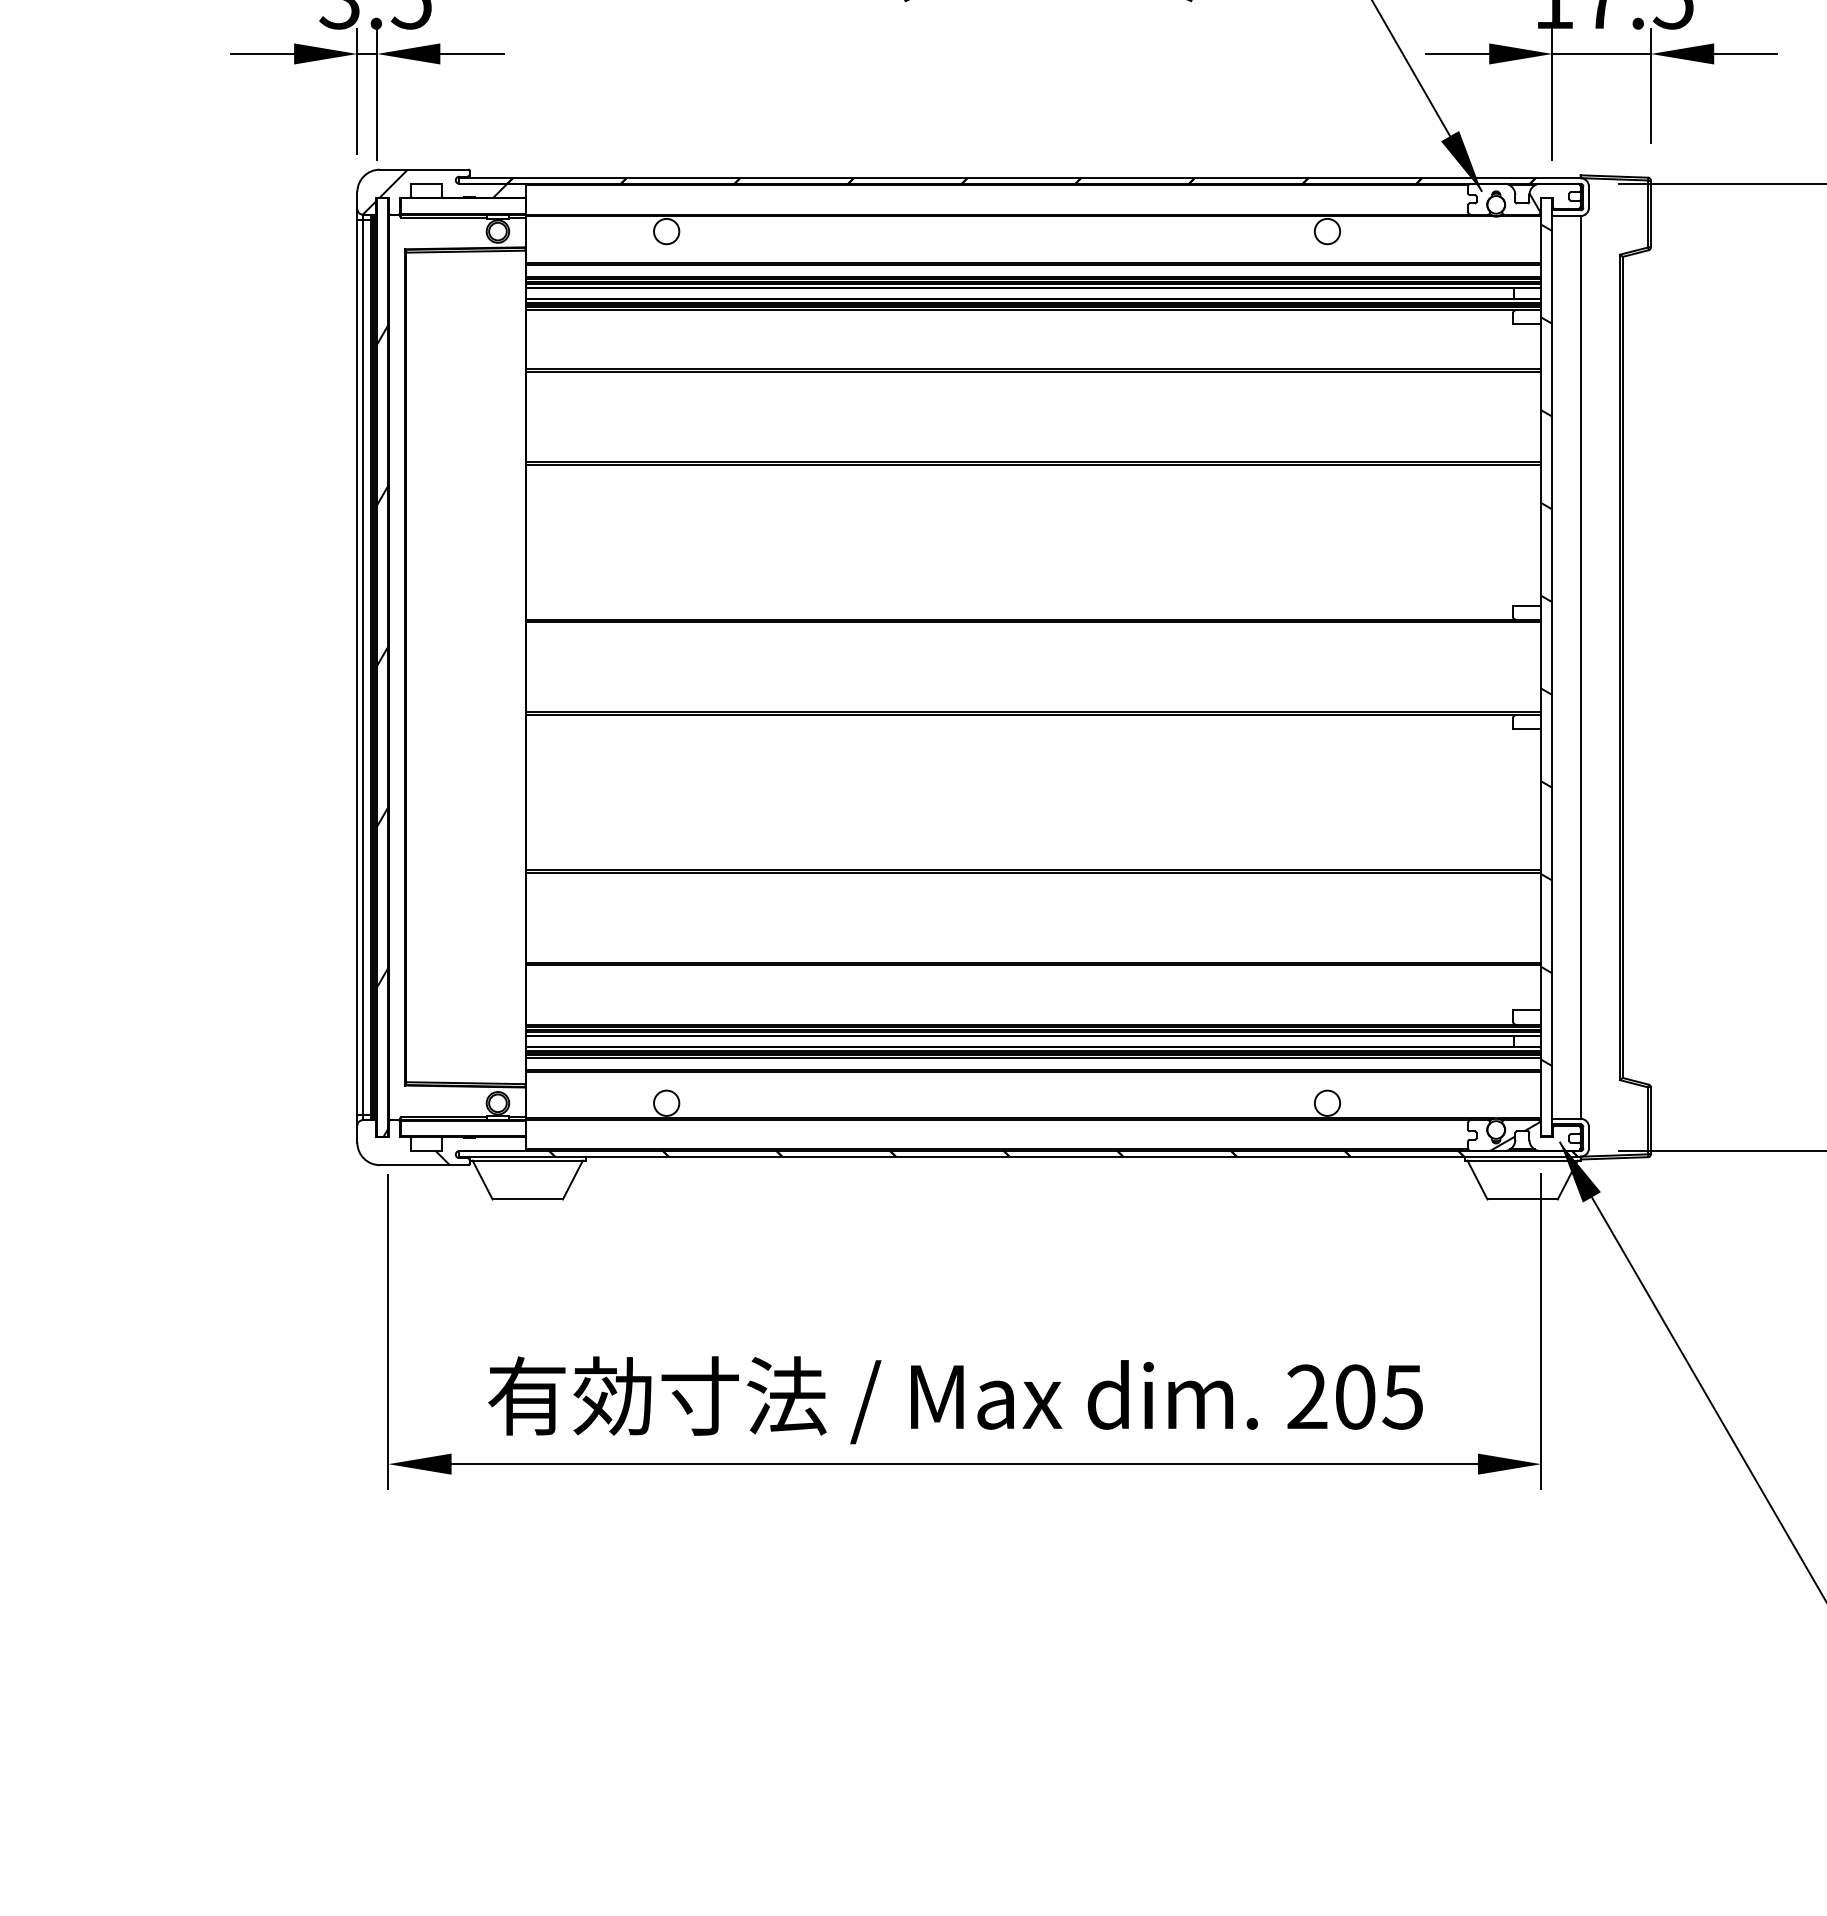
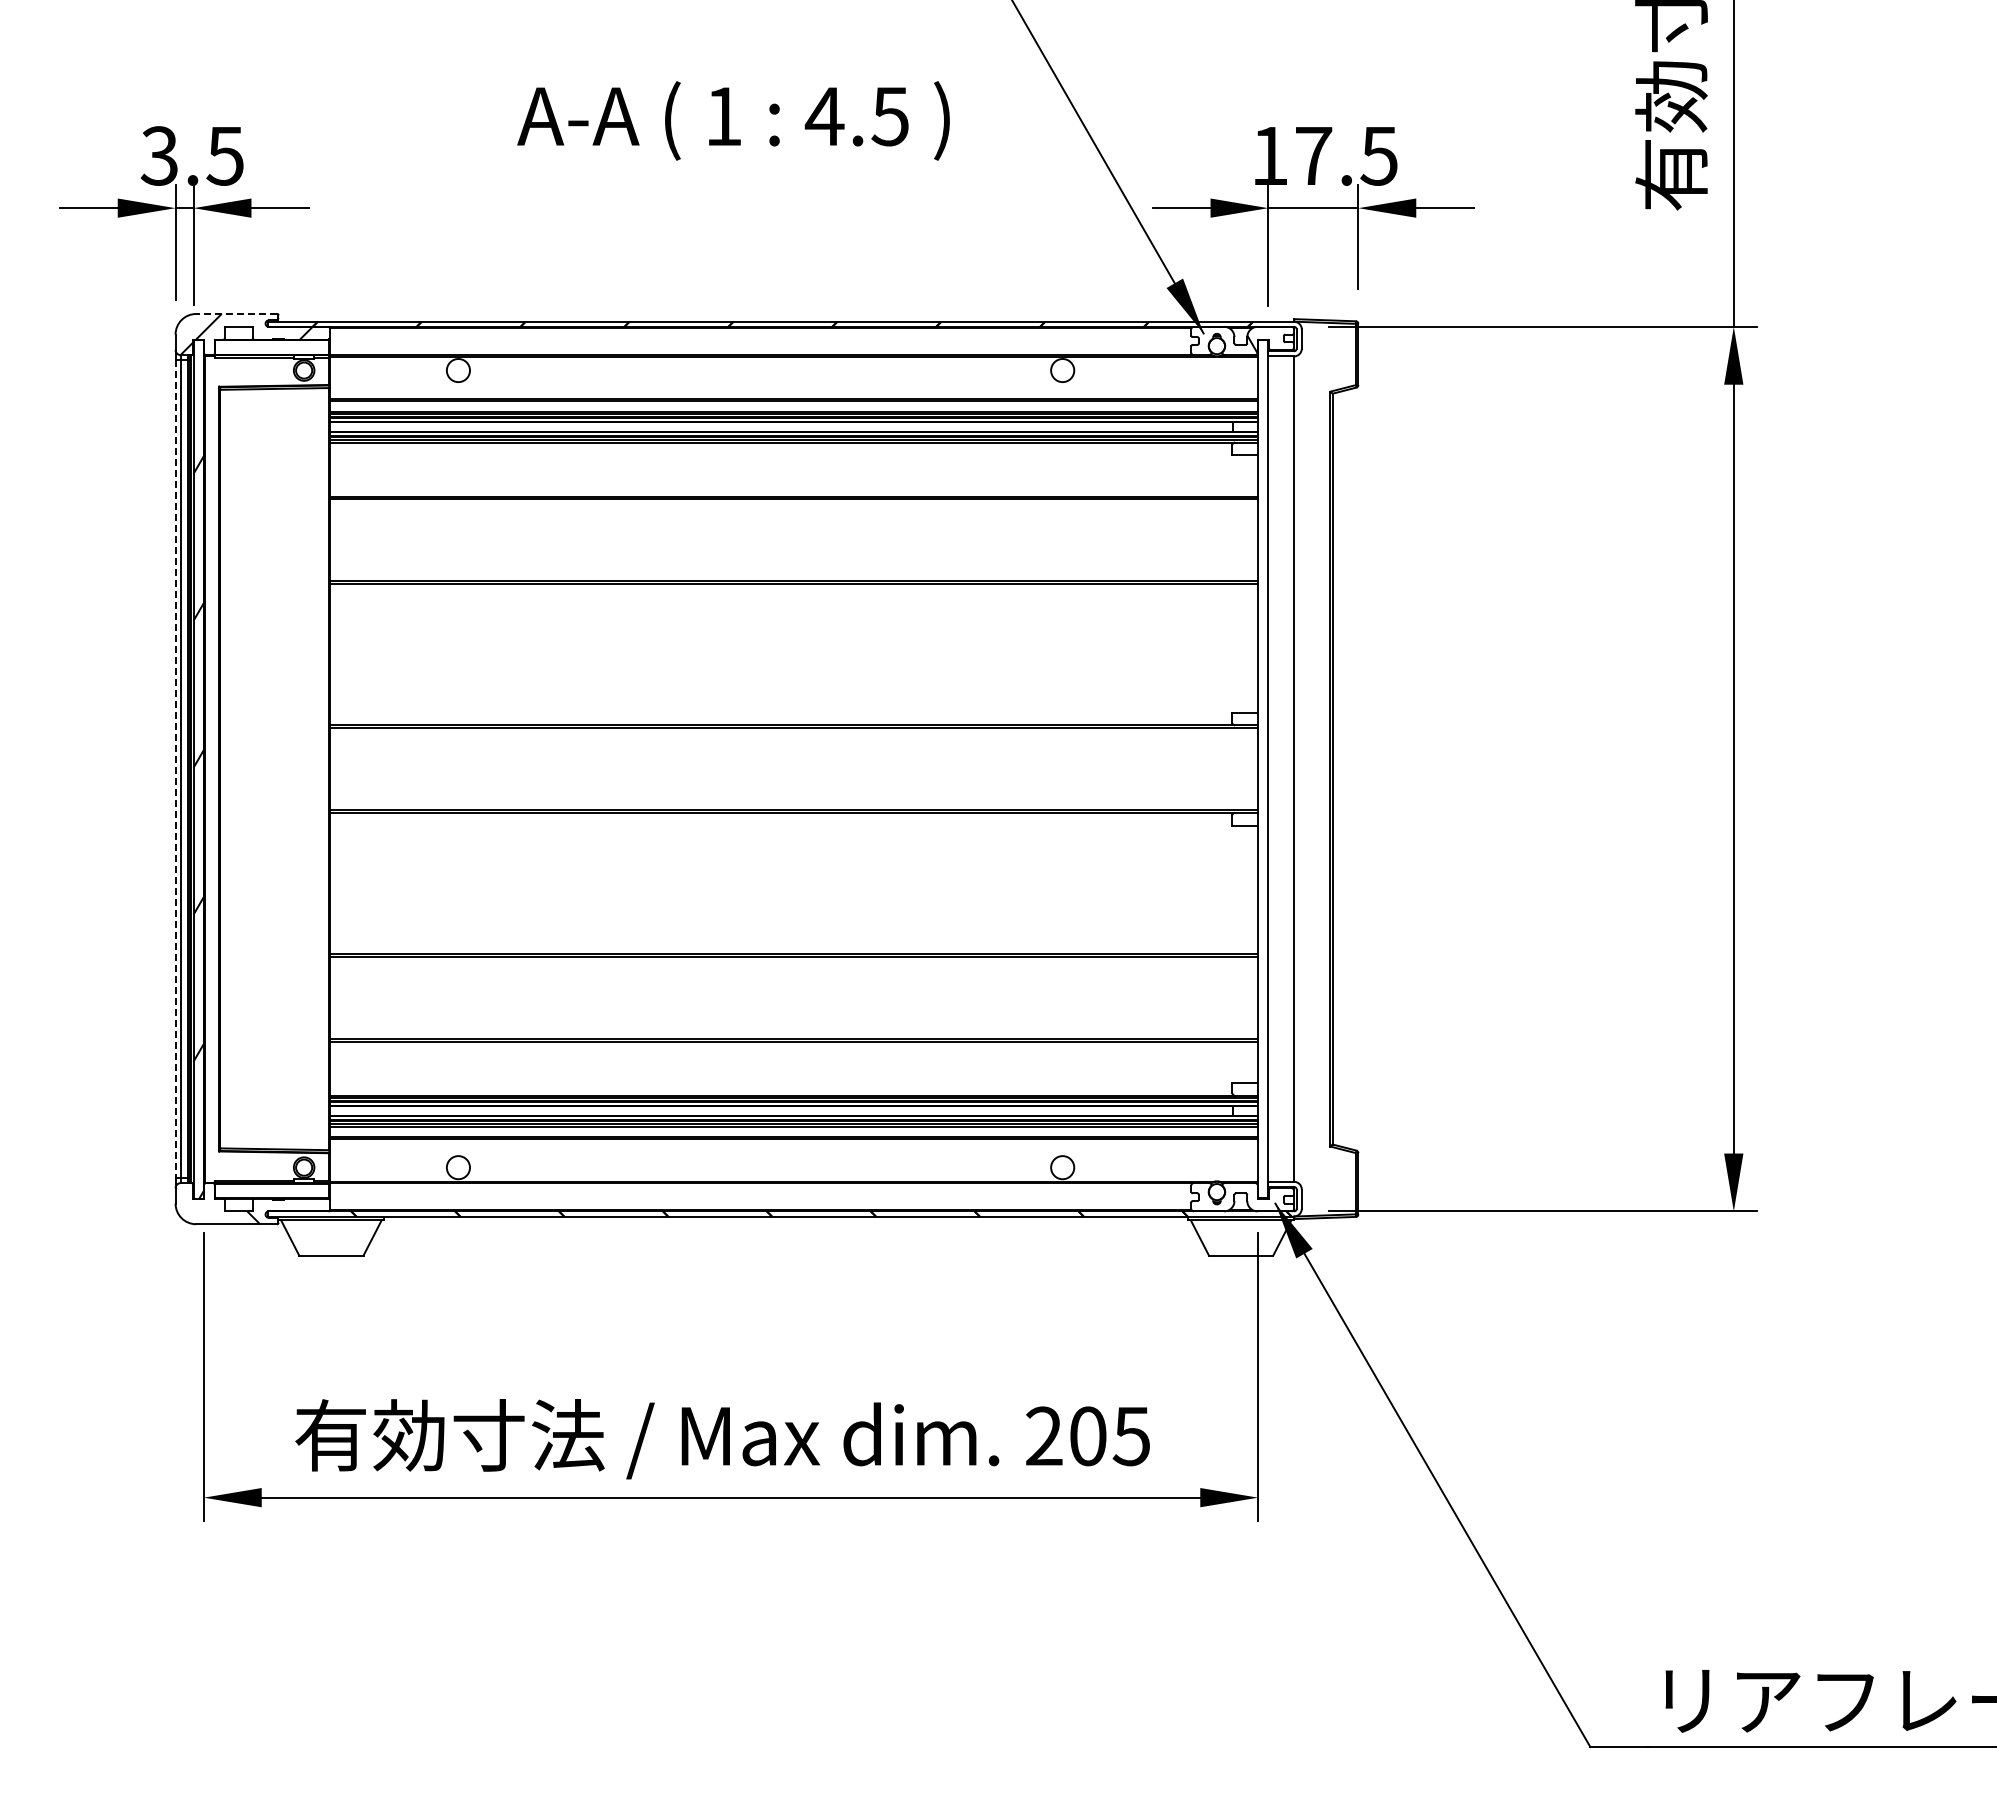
line: (423, 170) -> (236, 314), solid -> dashed
hatch: (1547, 644) -> (1263, 748), removed
line: (357, 667) -> (175, 769), solid -> dashed
hatch: (1515, 1135) -> (1234, 1197), removed

